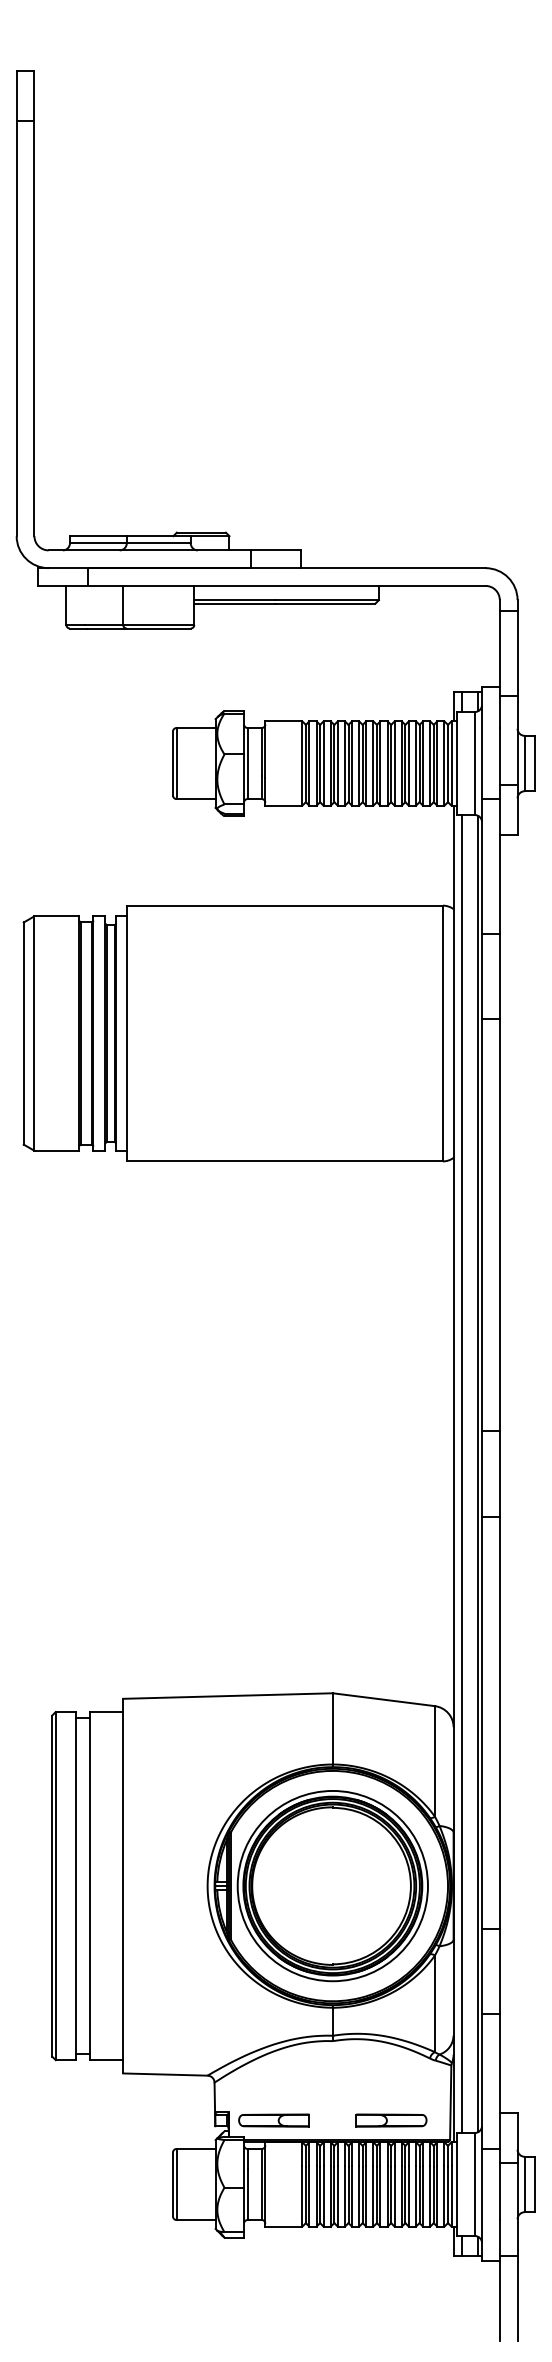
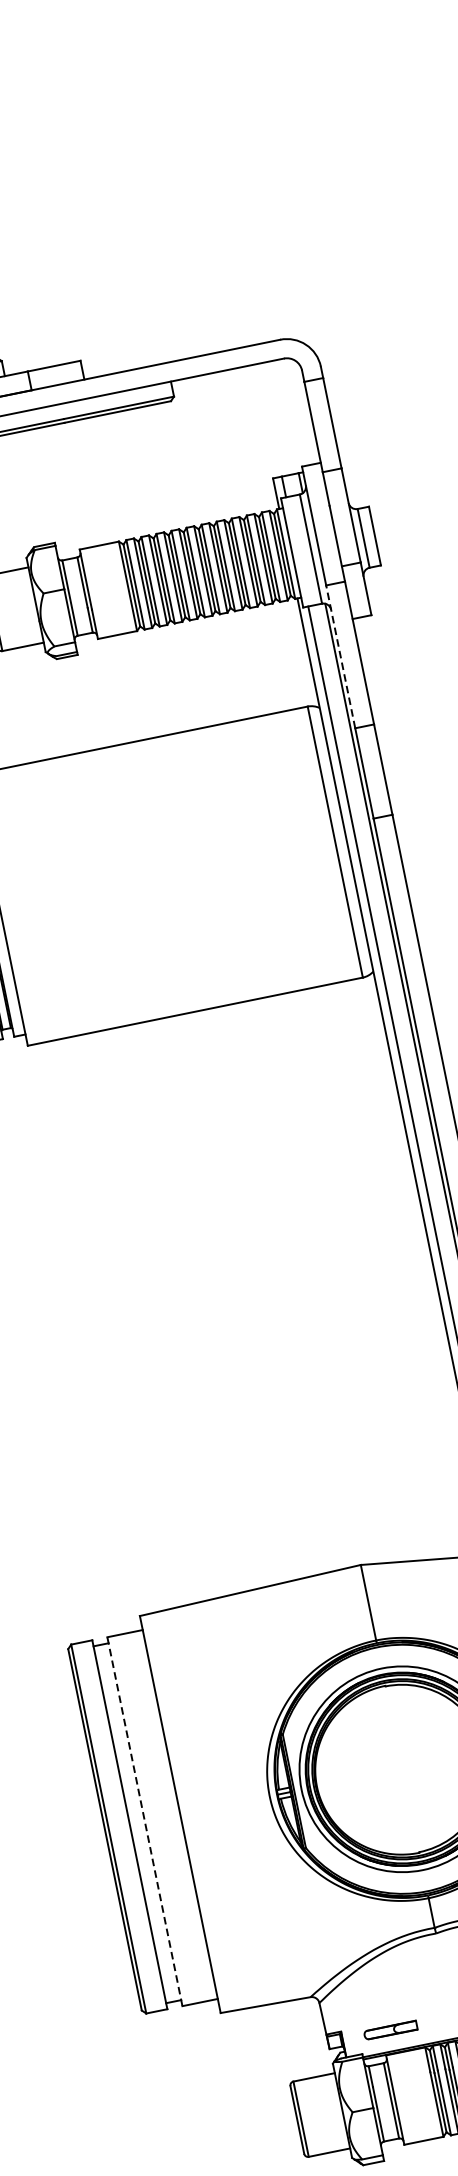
line: (482, 866) -> (341, 656), solid -> dashed
line: (89, 1886) -> (144, 1822), solid -> dashed
part: (273, 2120) -> (390, 2030), size x0.7

